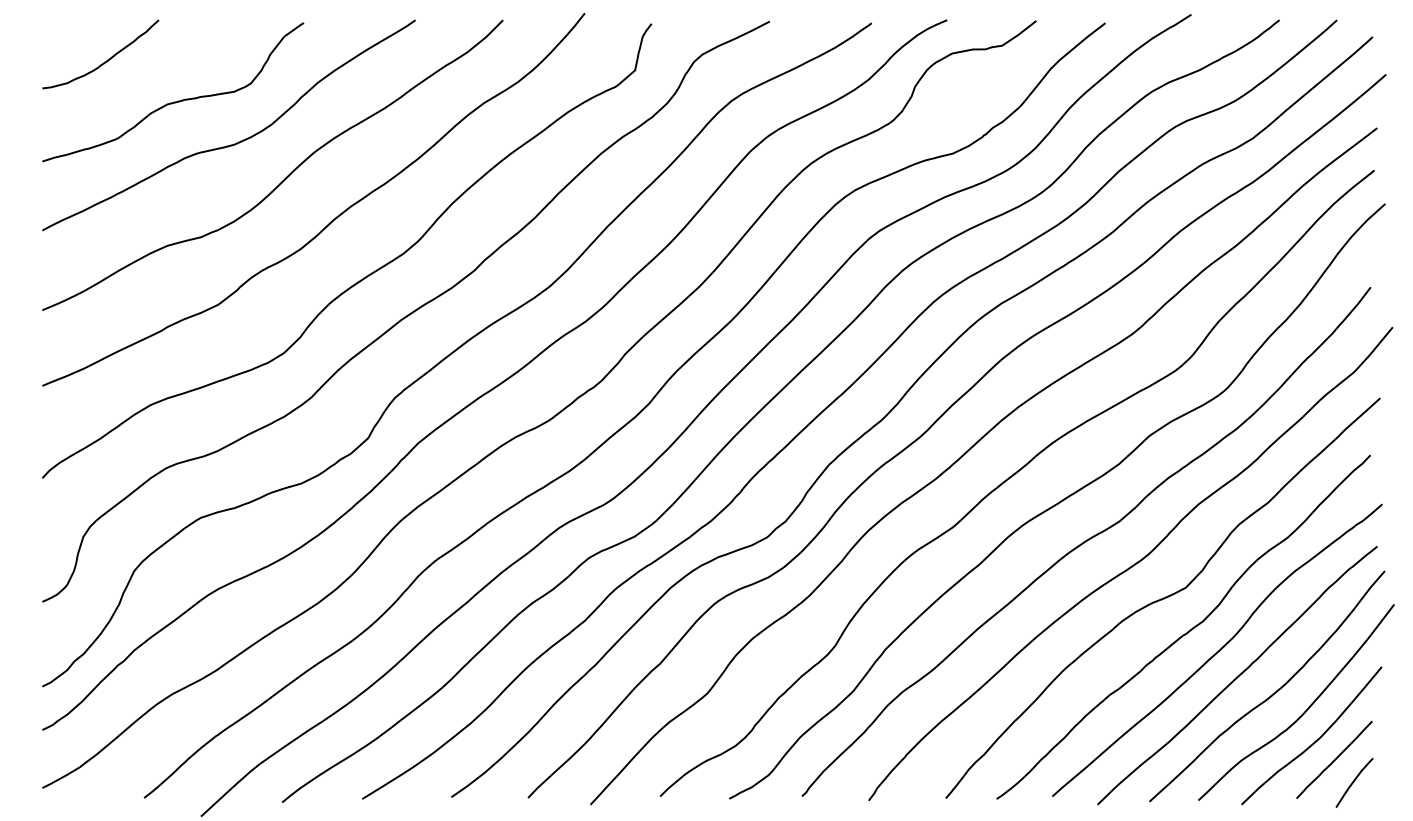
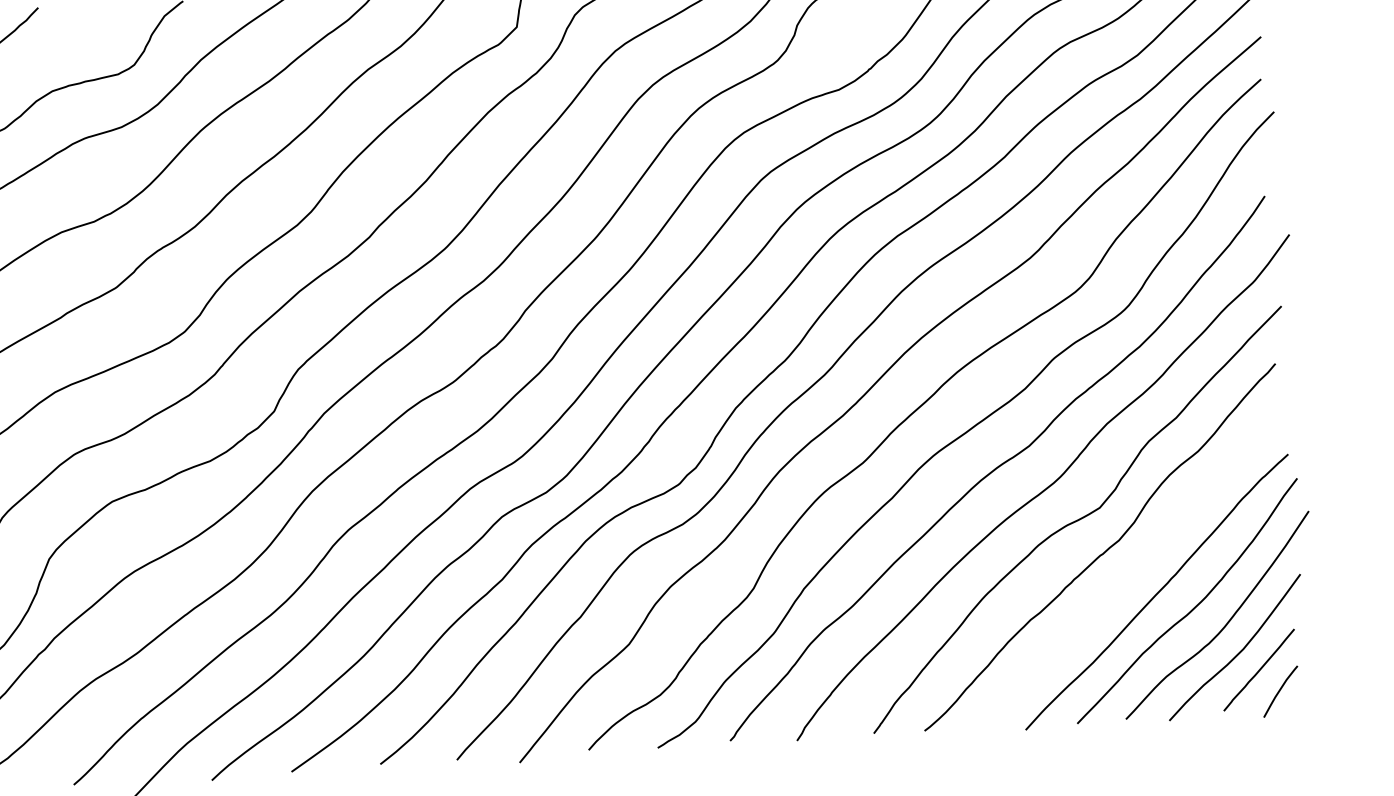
curve: (1218, 650) -> (1136, 568), removed

